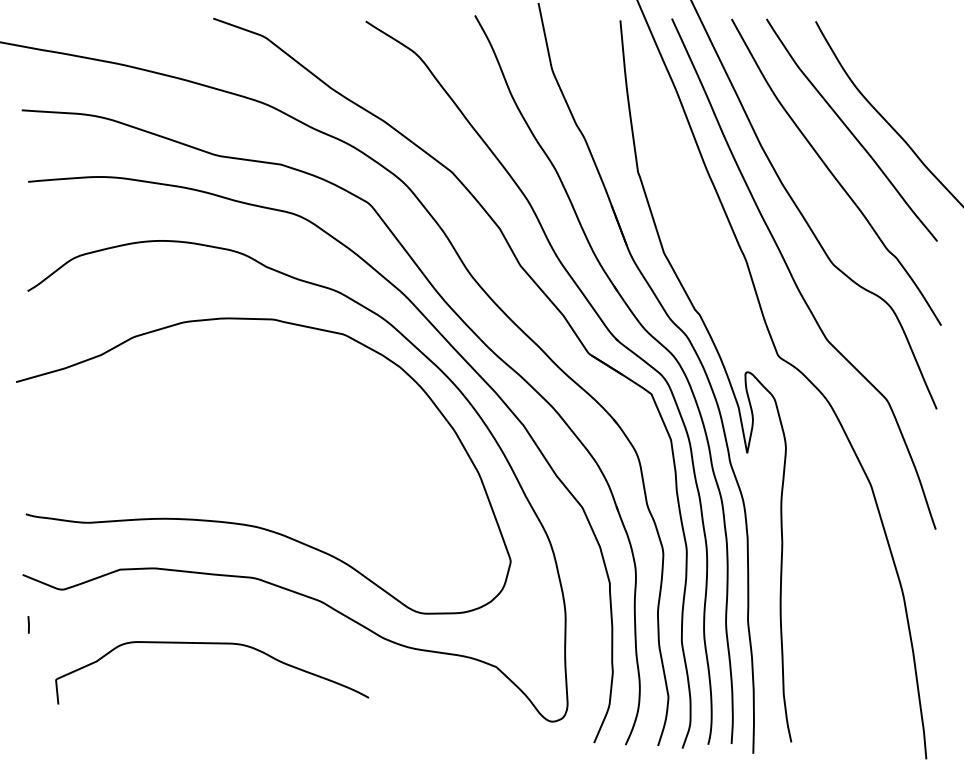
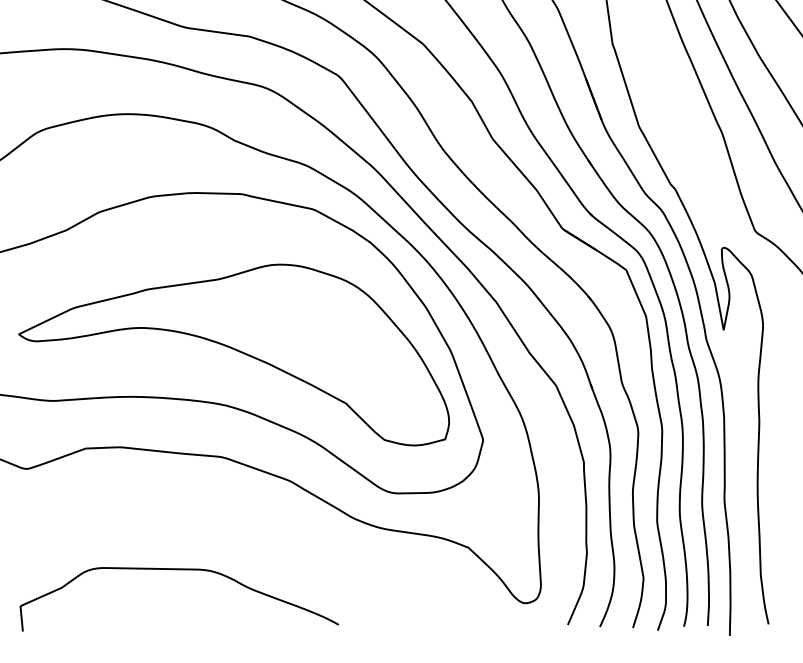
part: (266, 477) -> (234, 354), added
curve: (212, 644) -> (179, 570), moved

